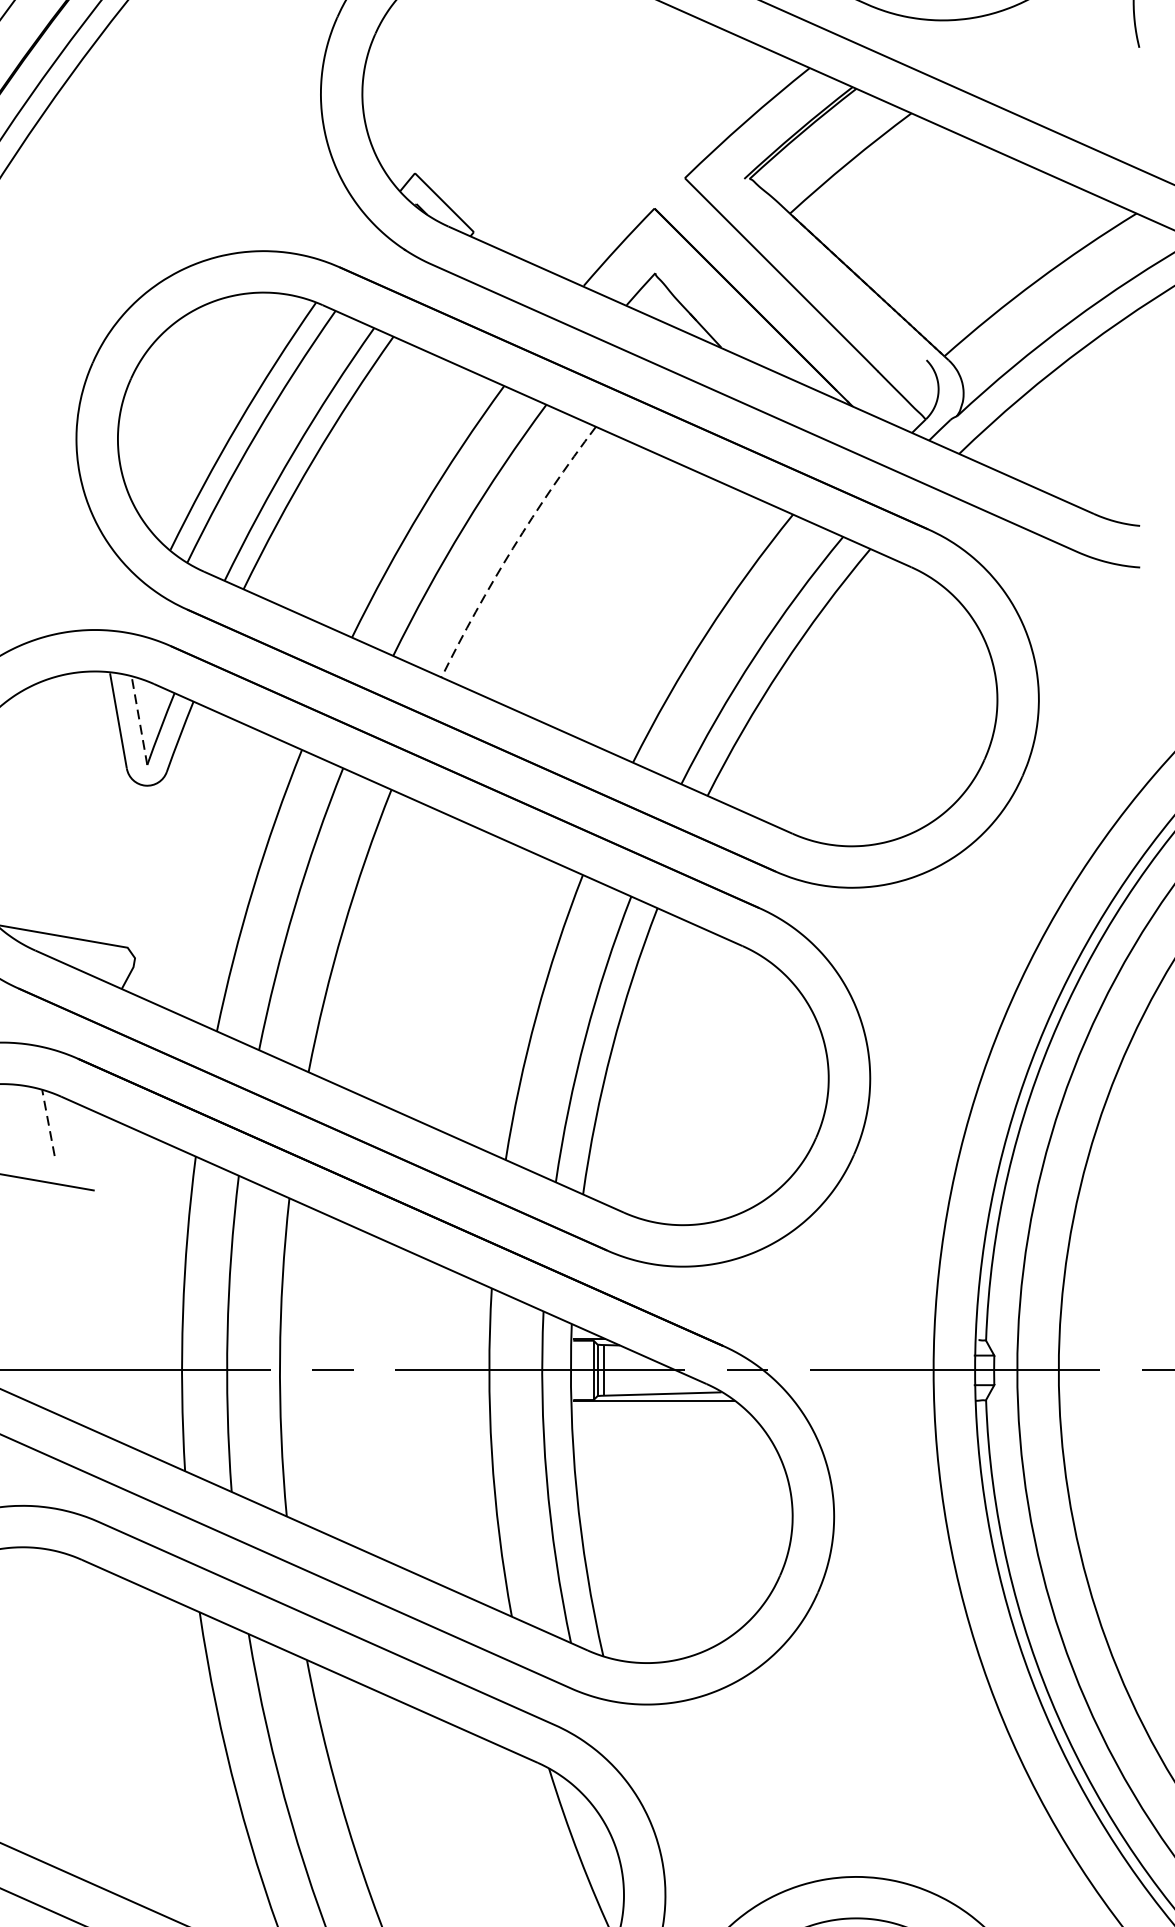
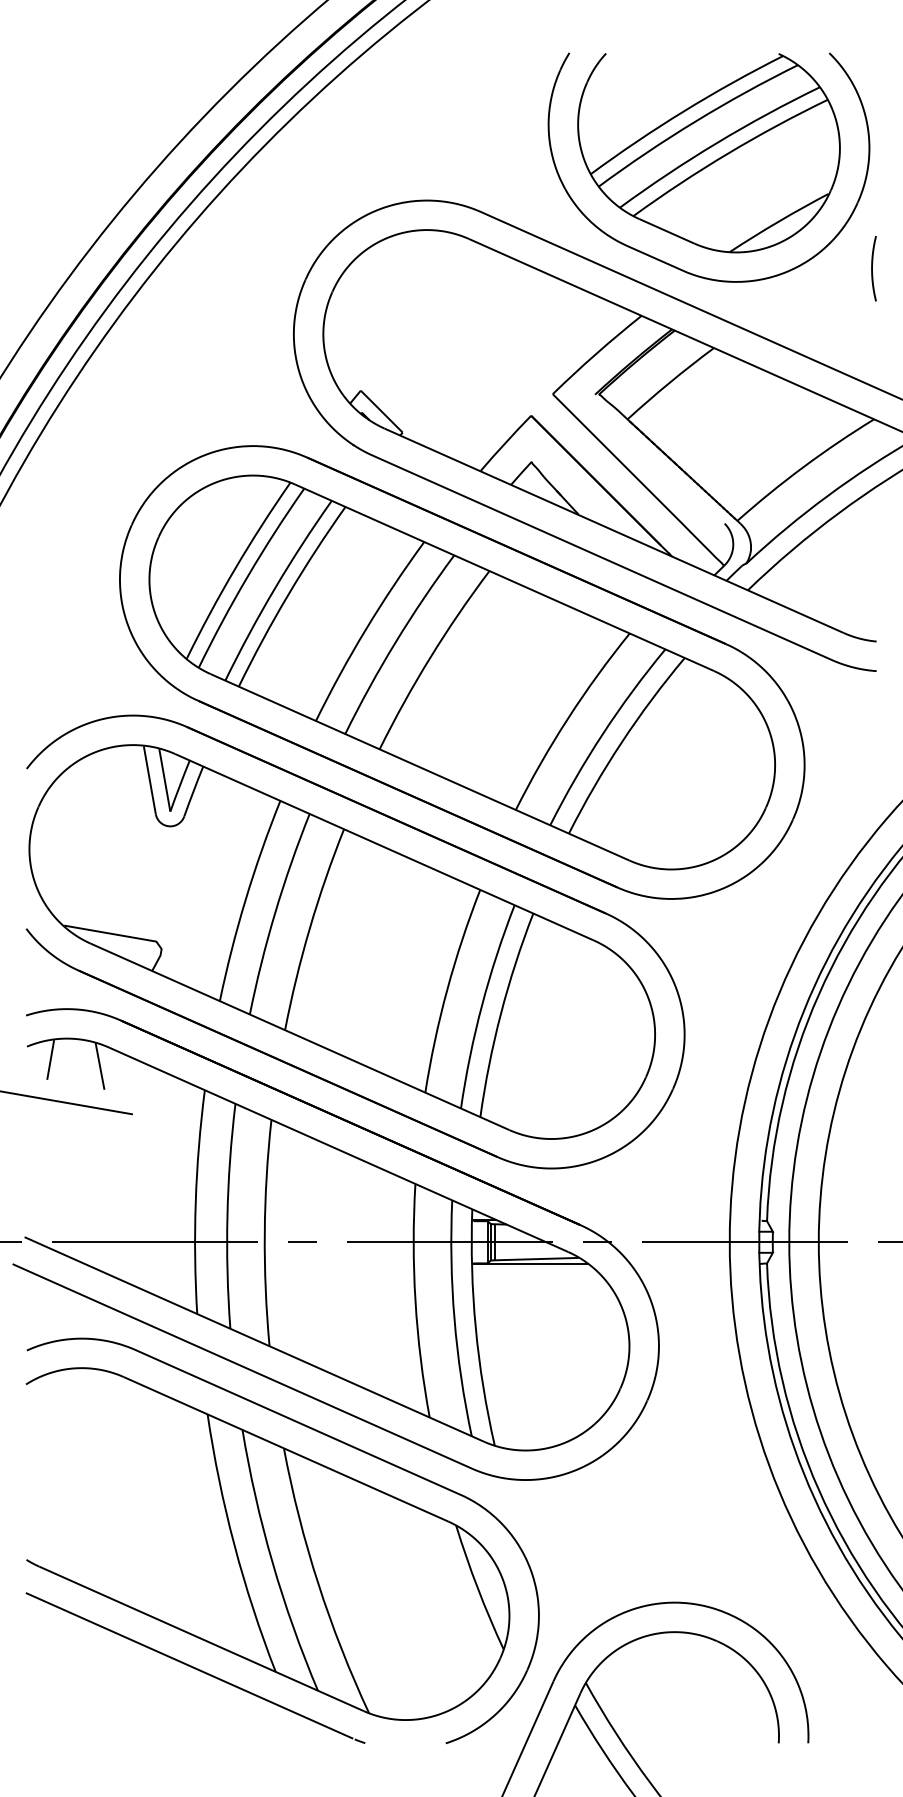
arc: (512, 548) -> (430, 657), dashed -> solid
line: (139, 719) -> (164, 779), dashed -> solid
line: (49, 1123) -> (100, 1066), dashed -> solid

